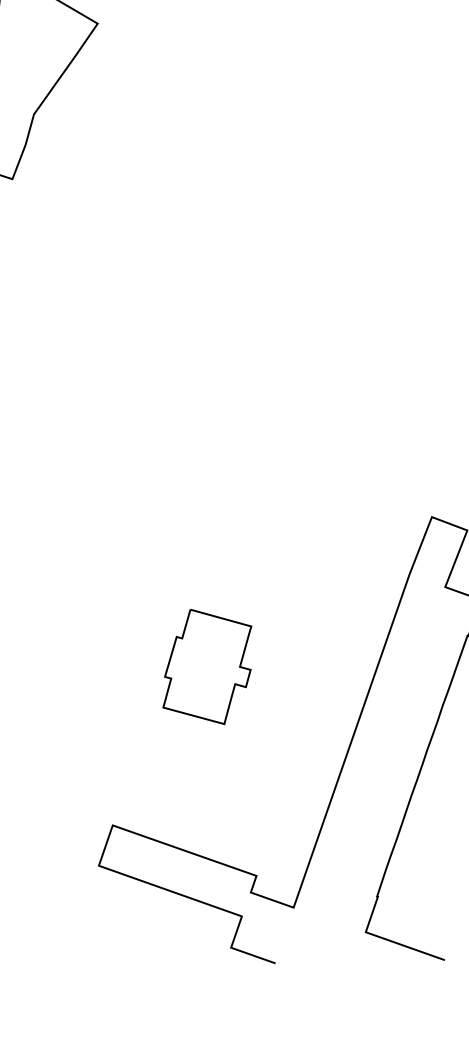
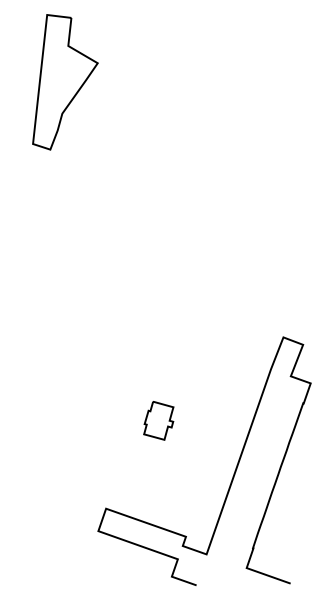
part: (207, 666) -> (158, 420), size x0.6

